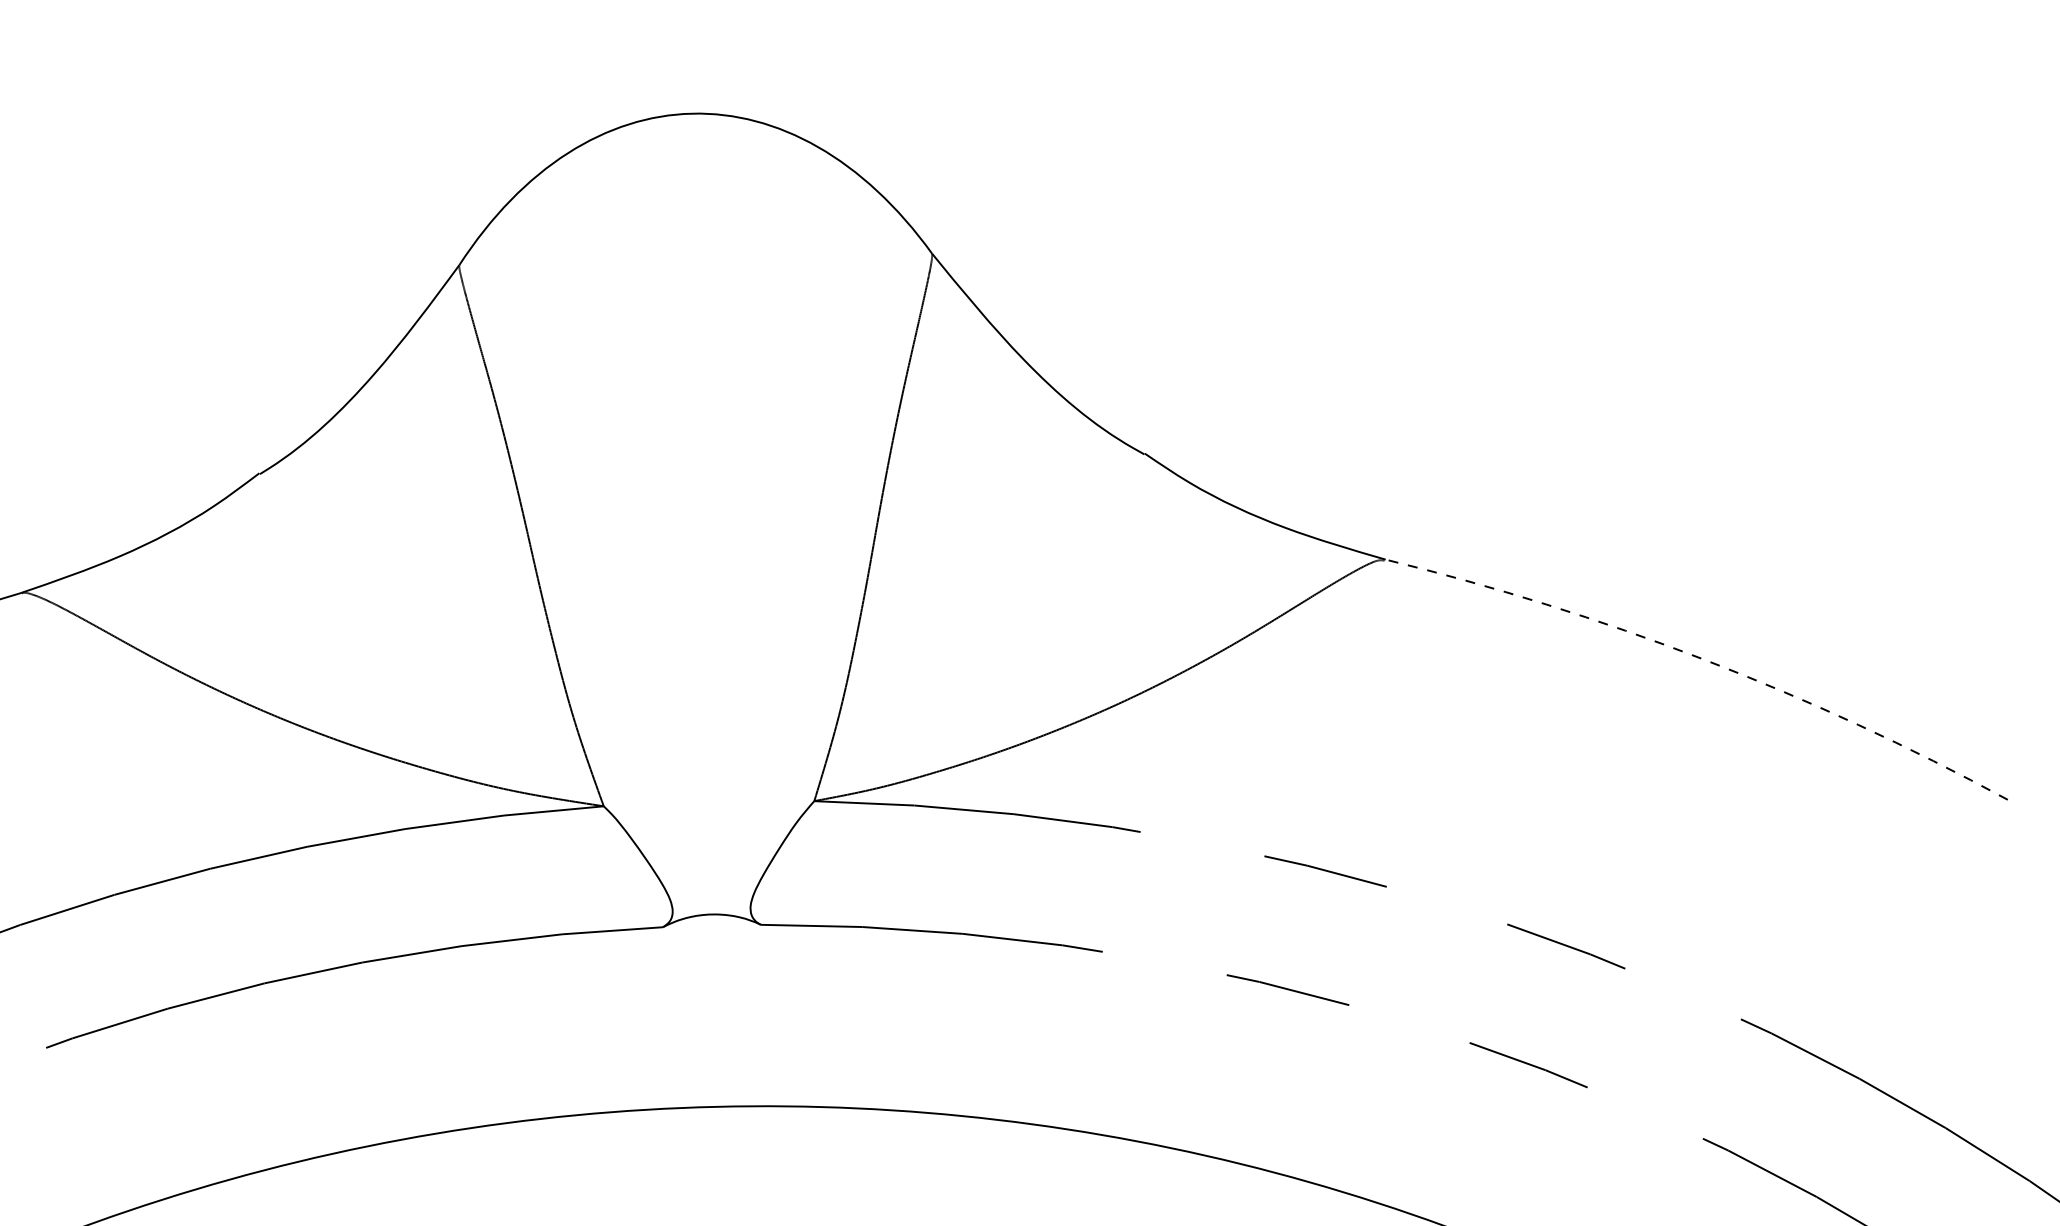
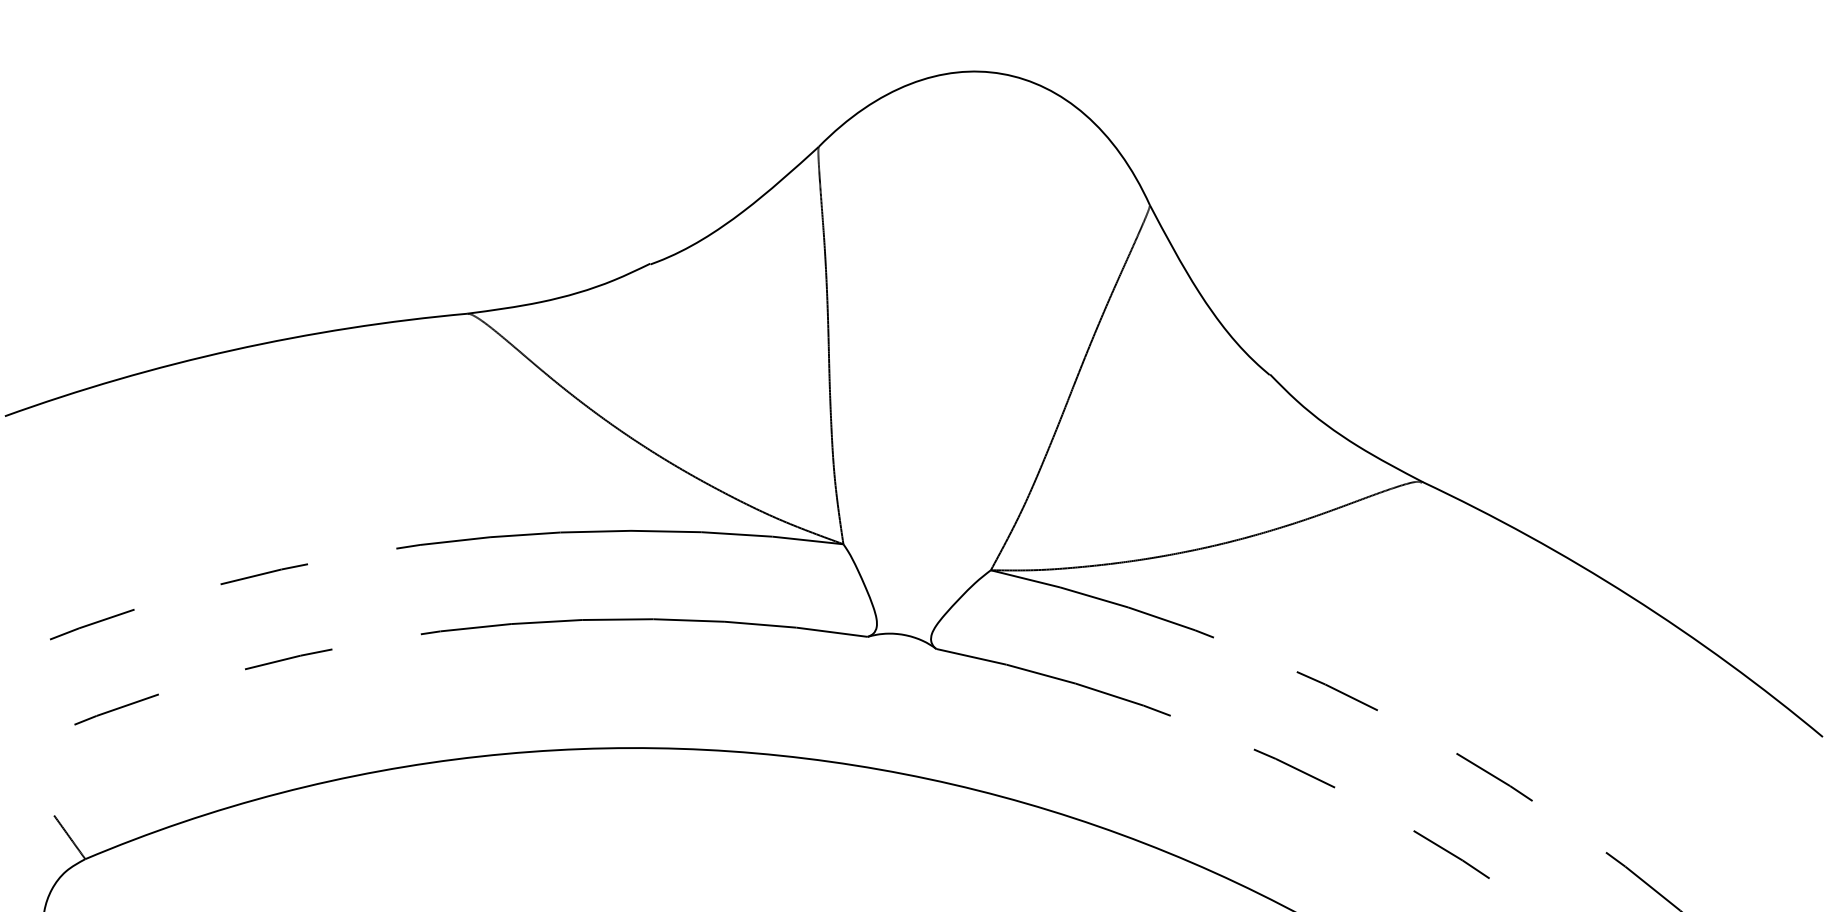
arc: (1703, 659) -> (1630, 596), dashed -> solid

